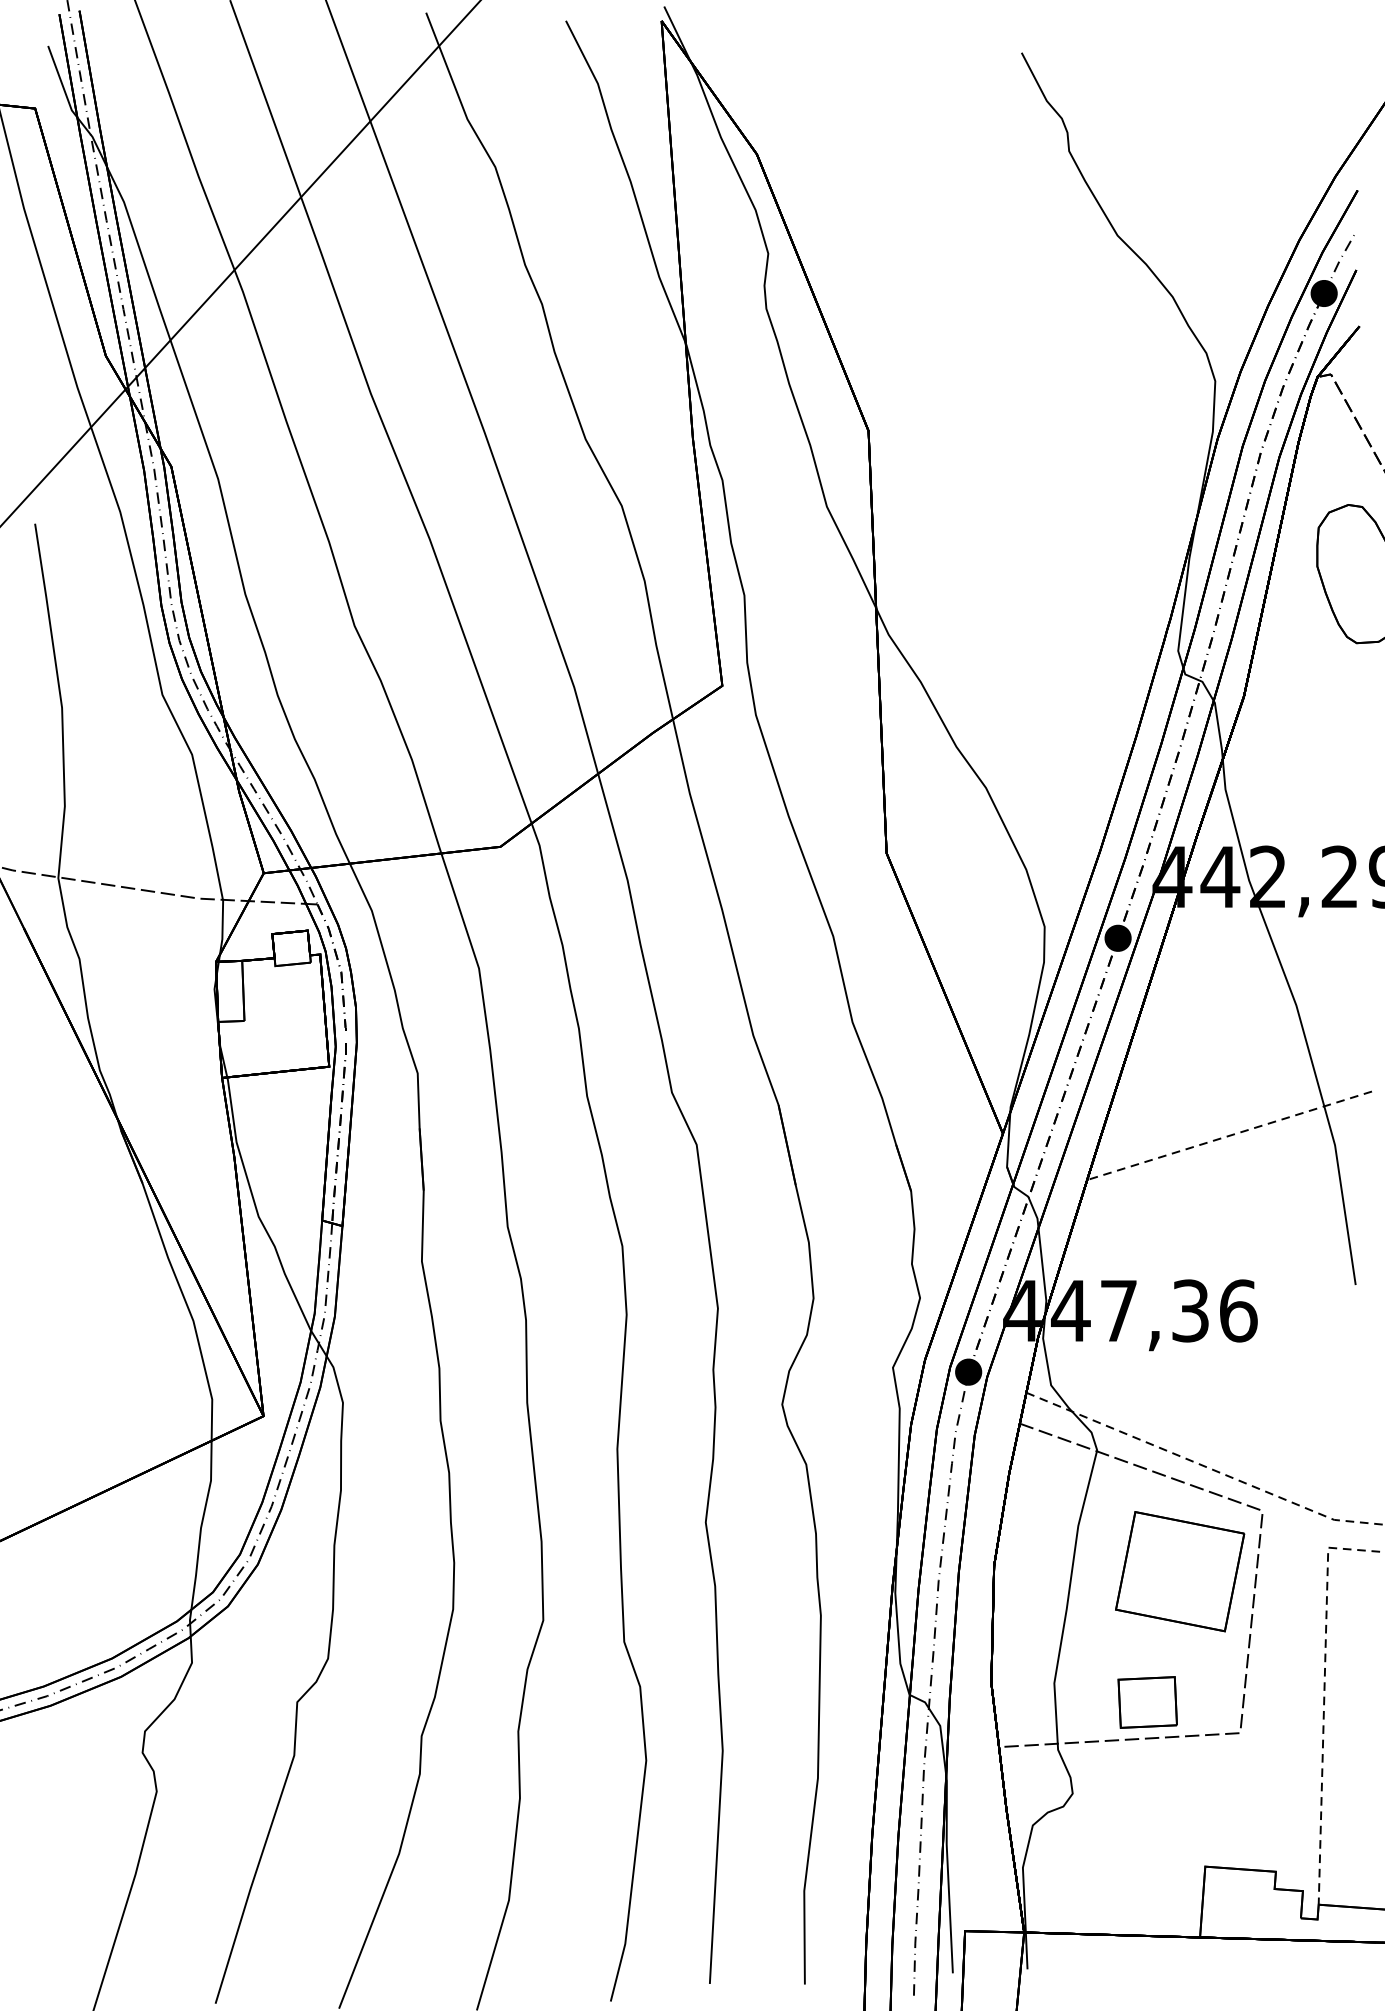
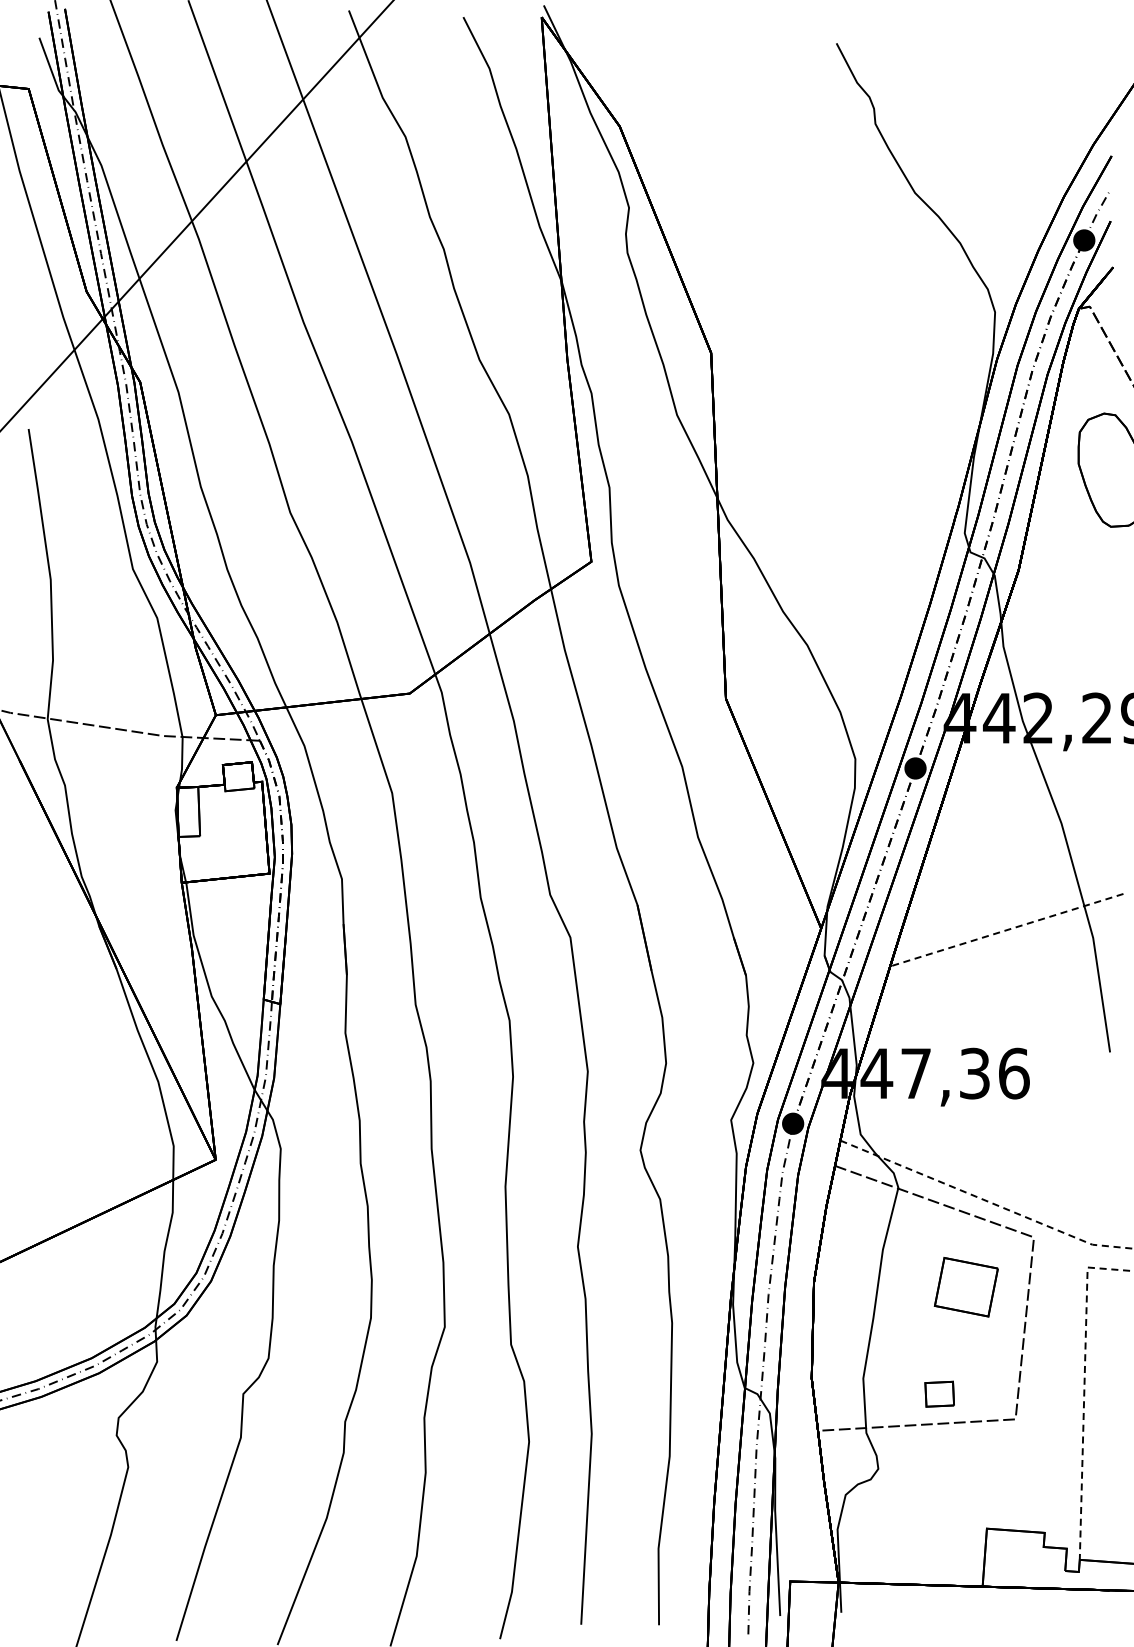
part: (1180, 1571) -> (966, 1286), size x0.6
part: (1147, 1702) -> (939, 1394), size x0.6

